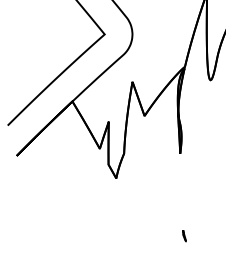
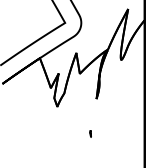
part: (183, 235) -> (90, 133), moved

